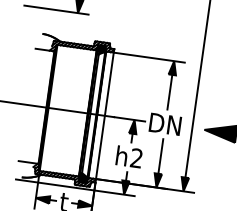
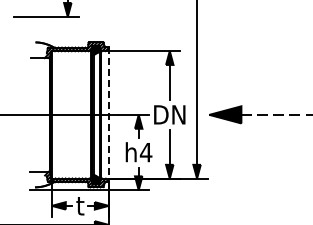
line: (104, 116) -> (108, 115), solid -> dashed
text: (136, 158) -> (145, 152), h2 -> h4

